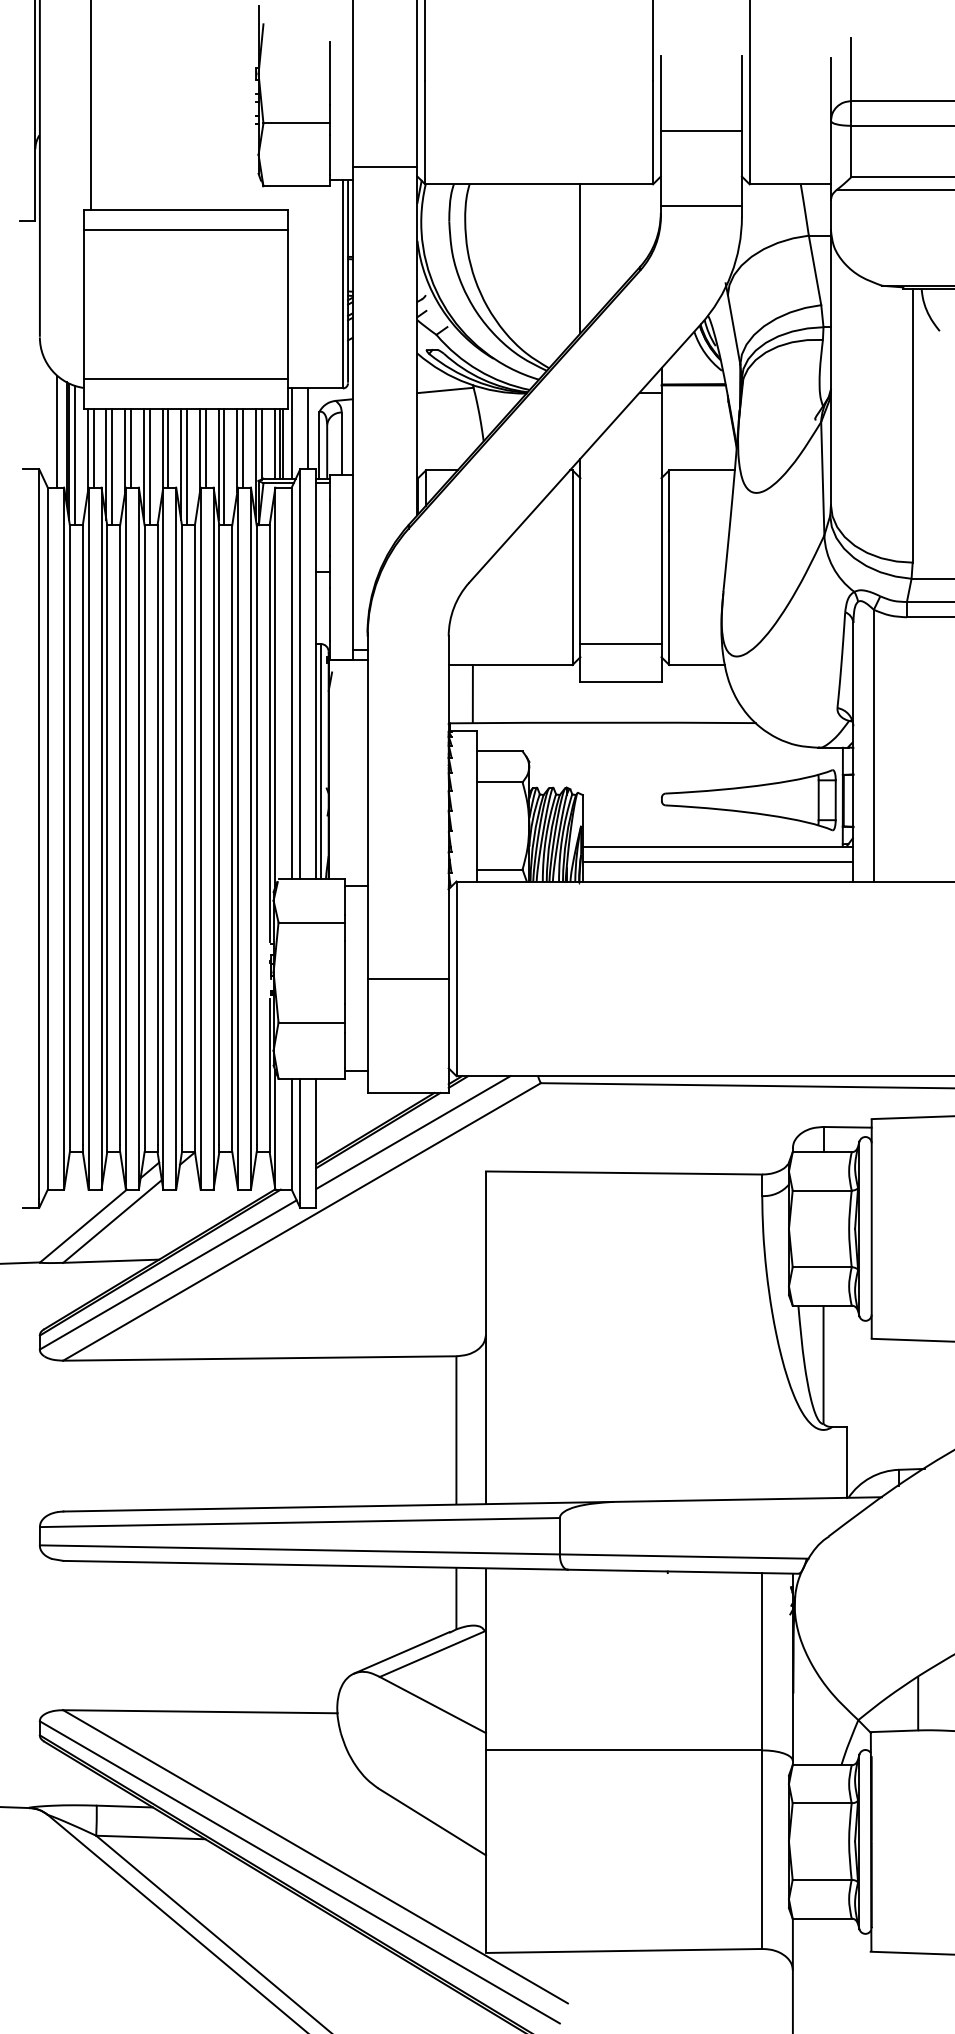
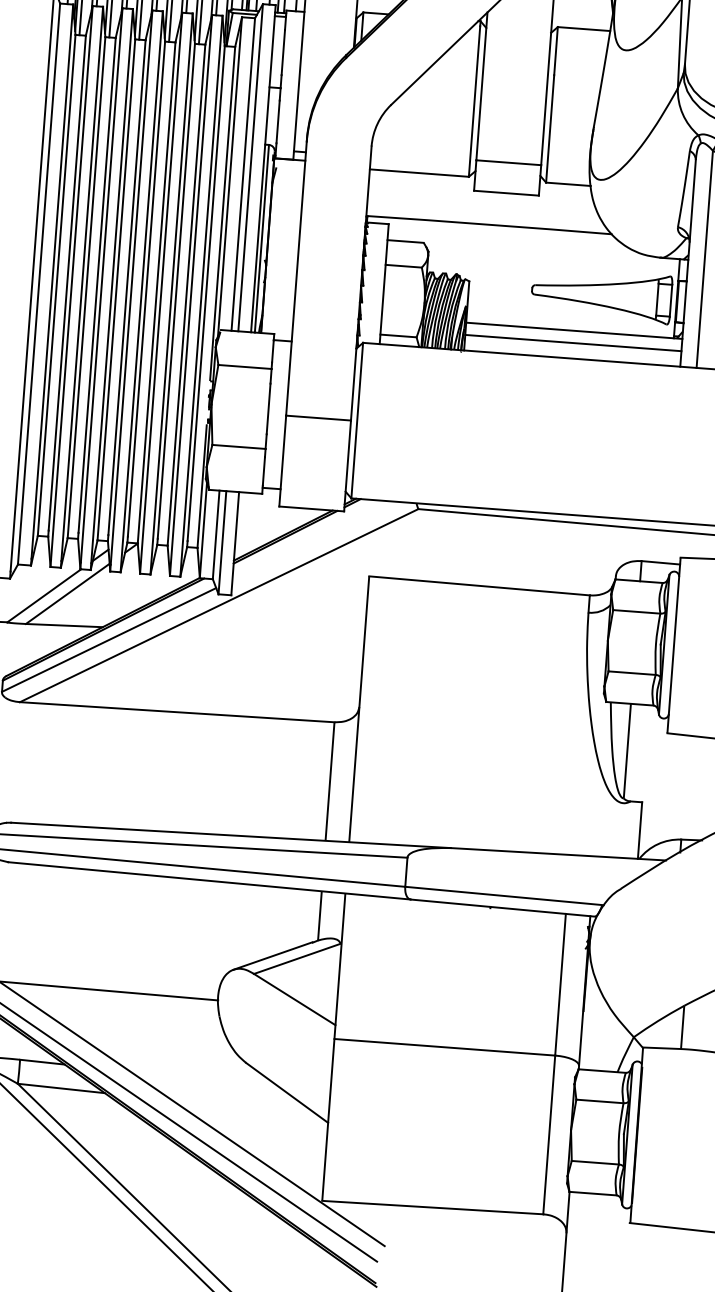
line: (472, 694) -> (387, 194), removed
line: (413, 1132) -> (313, 540), removed

